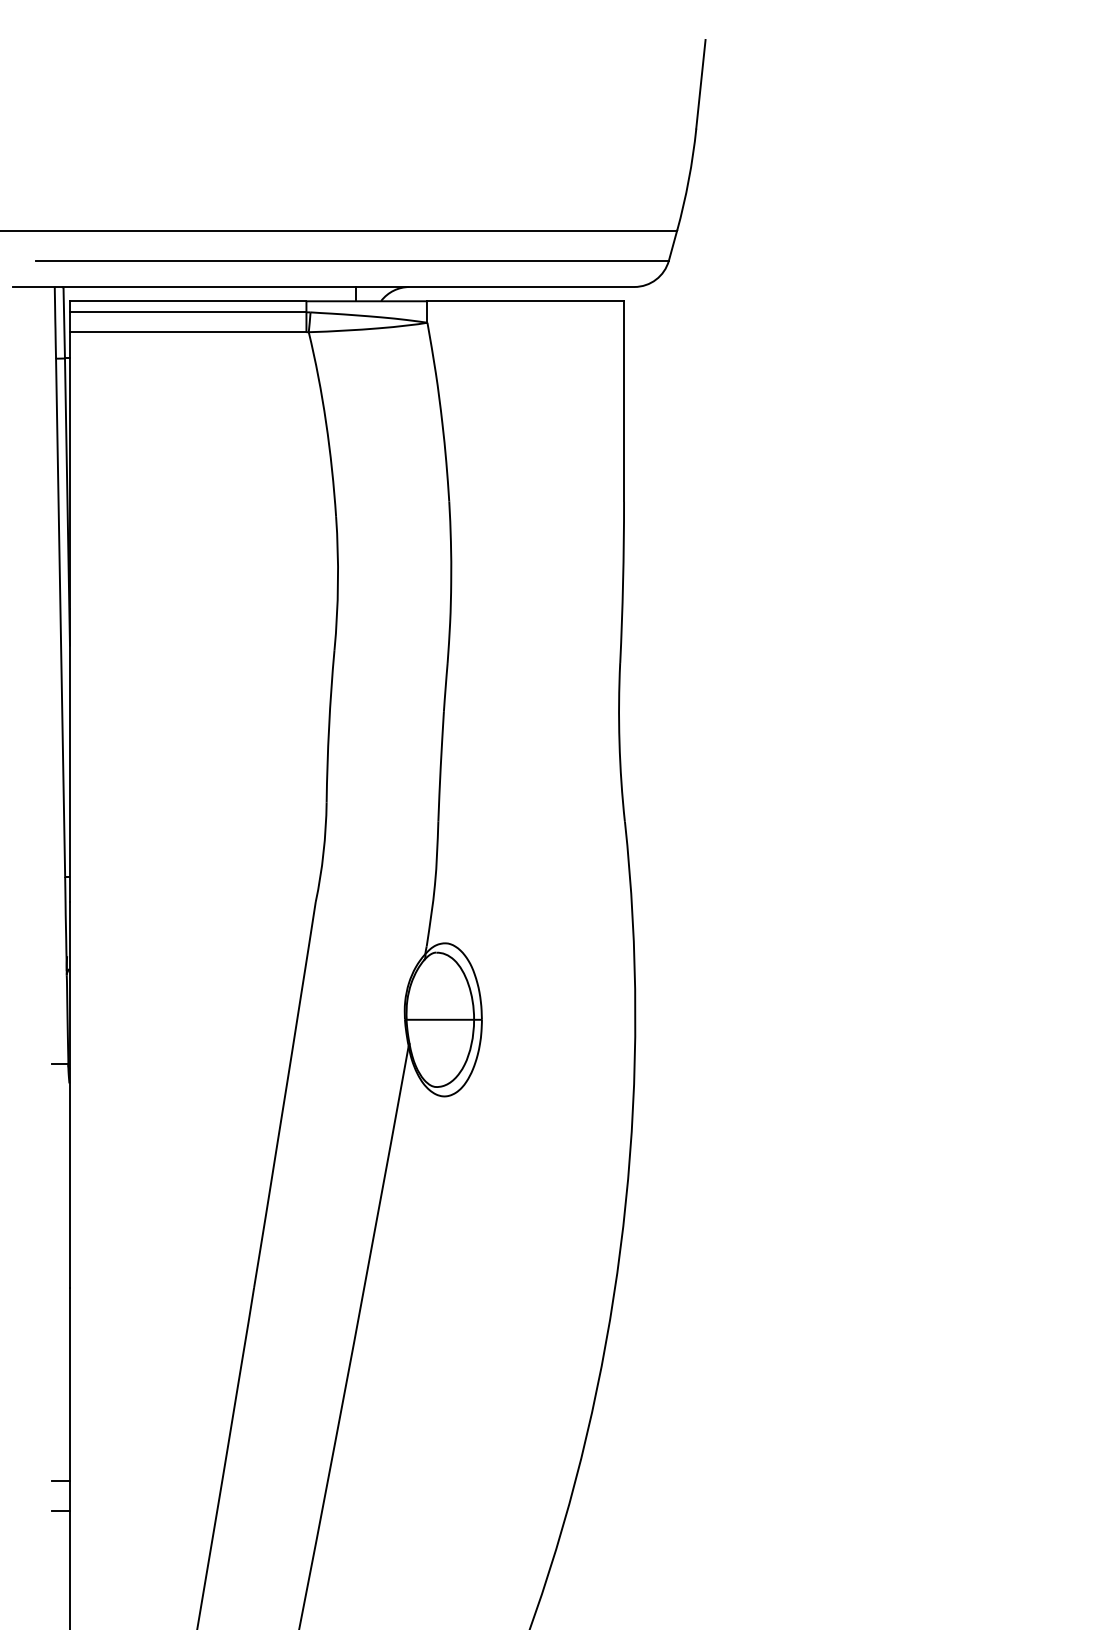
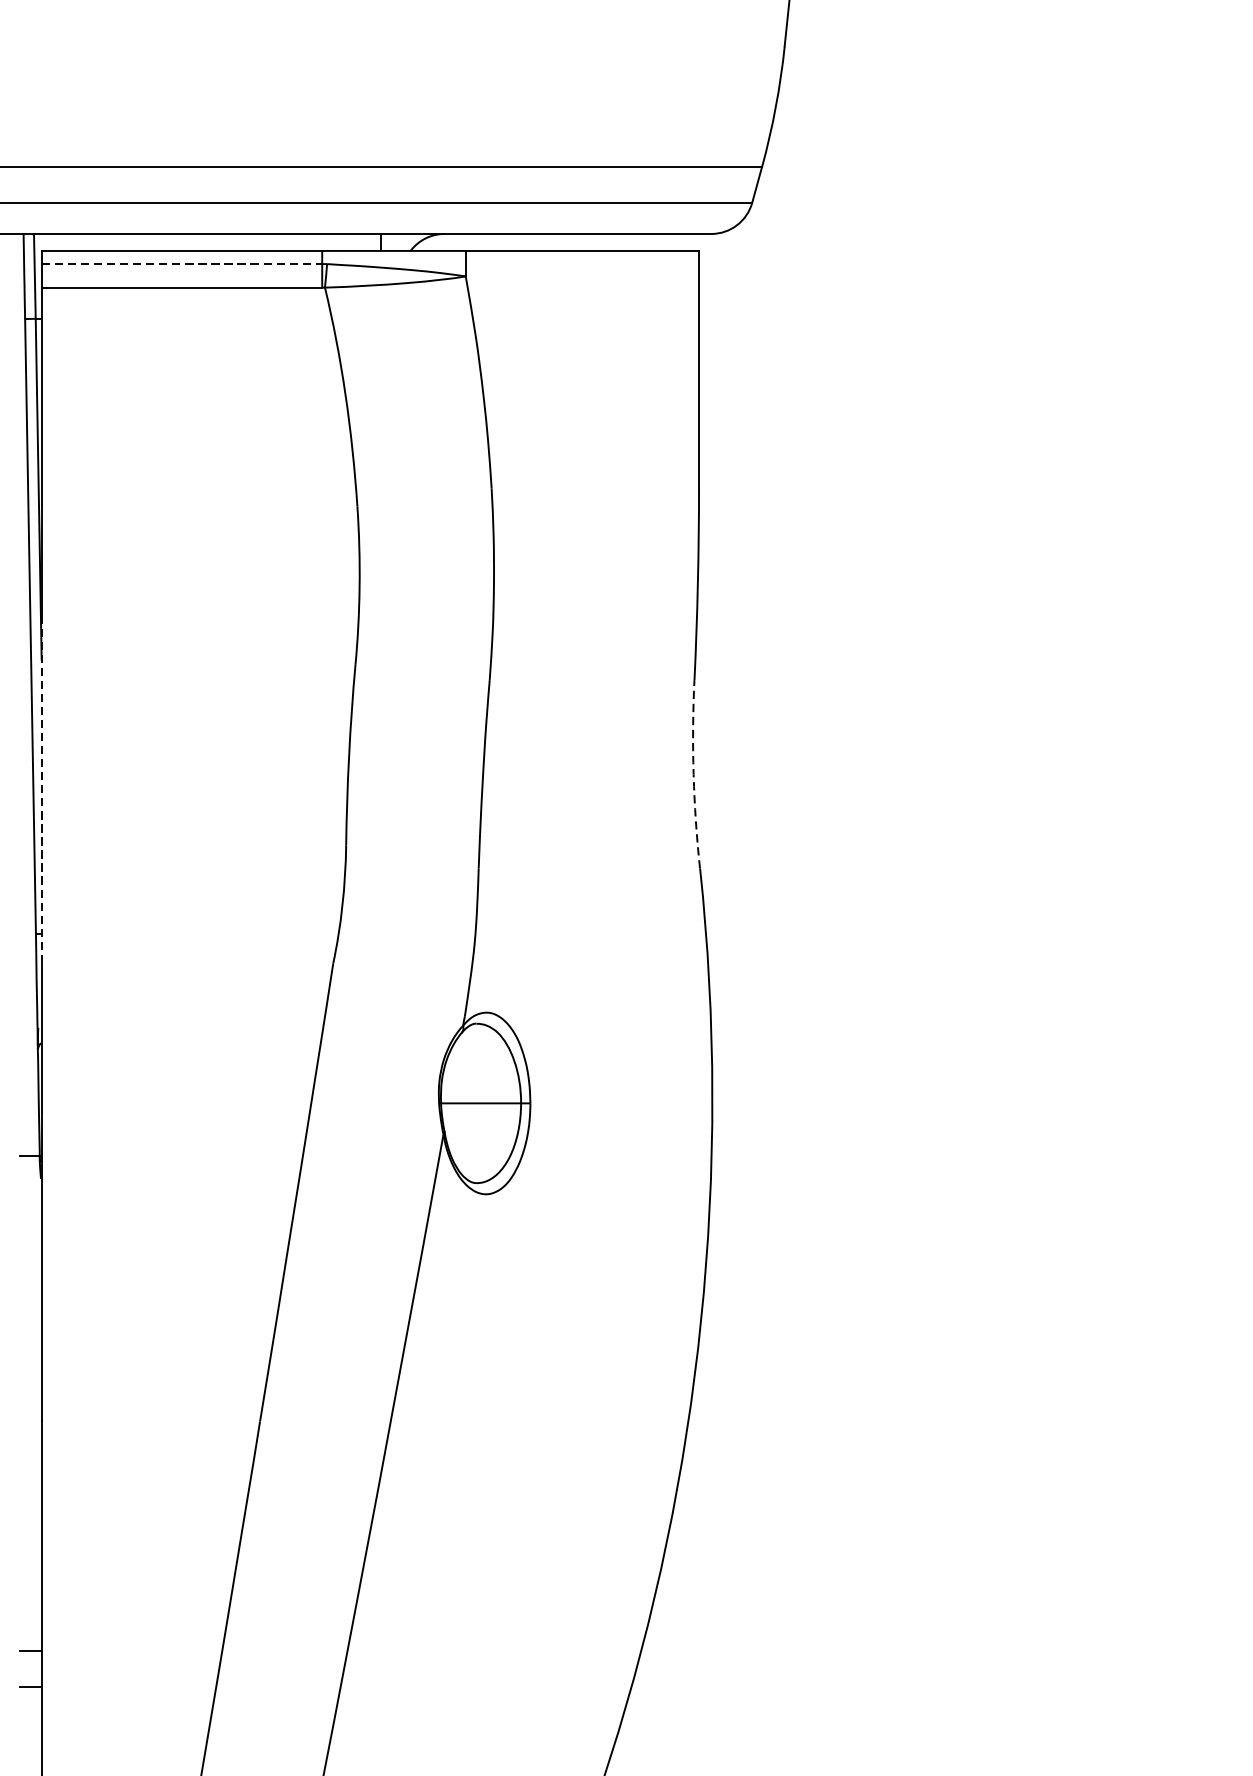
line: (188, 312) -> (182, 264), solid -> dashed
arc: (619, 742) -> (693, 774), solid -> dashed
line: (69, 755) -> (41, 789), solid -> dashed

